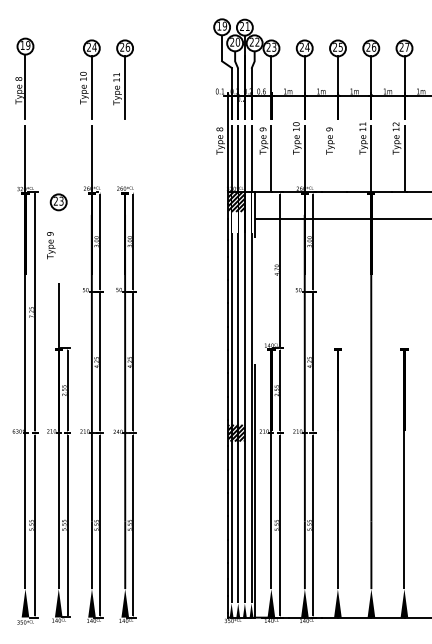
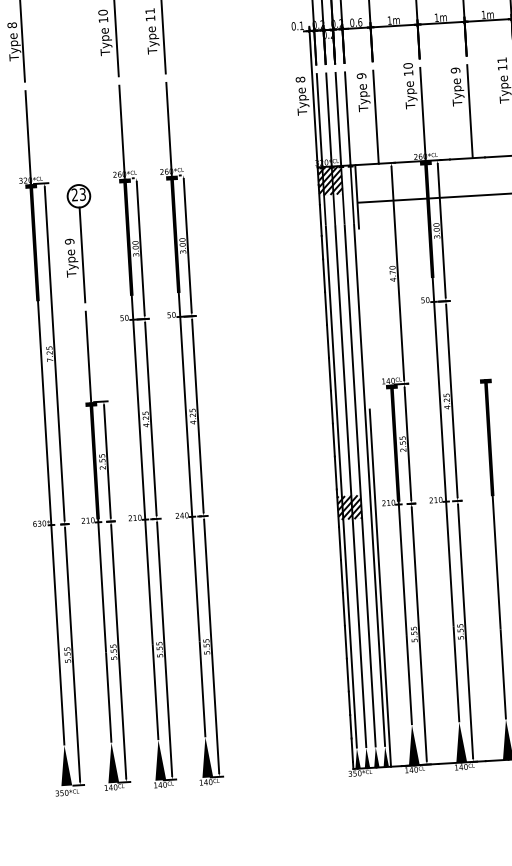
line: (125, 158) -> (169, 128), added
line: (338, 158) -> (470, 110), added
line: (58, 243) -> (82, 254), added

